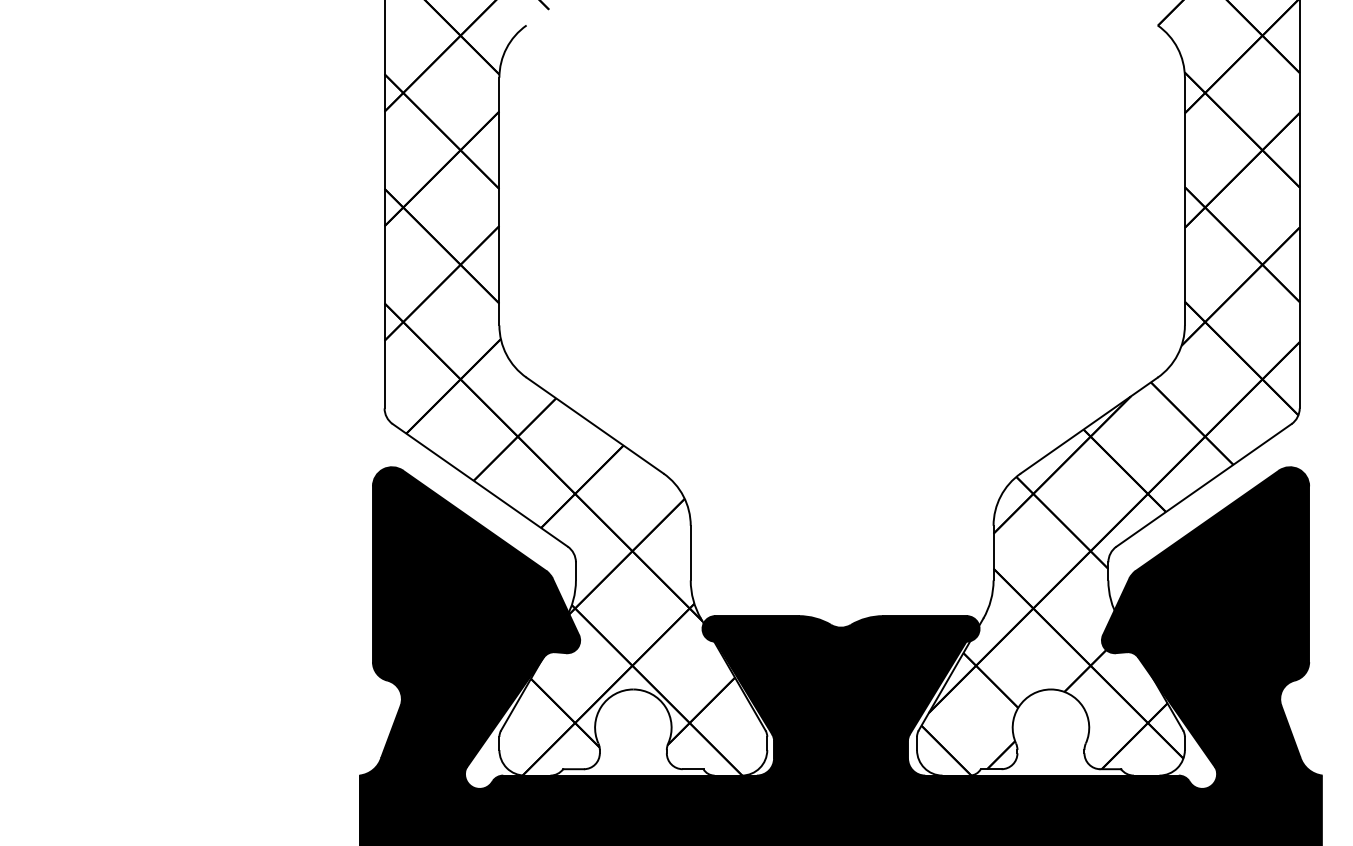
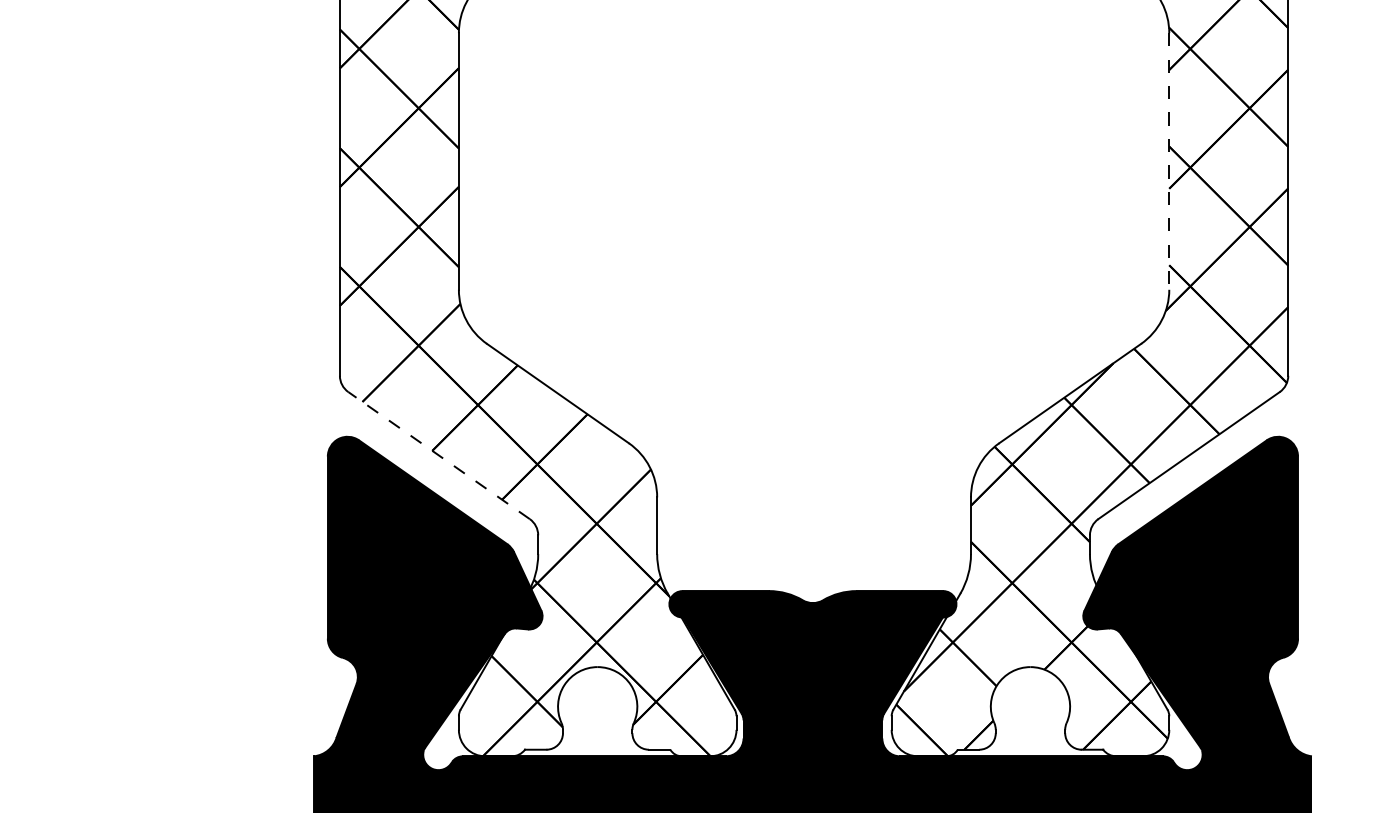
line: (1184, 201) -> (1168, 161), solid -> dashed
line: (480, 485) -> (439, 455), solid -> dashed

